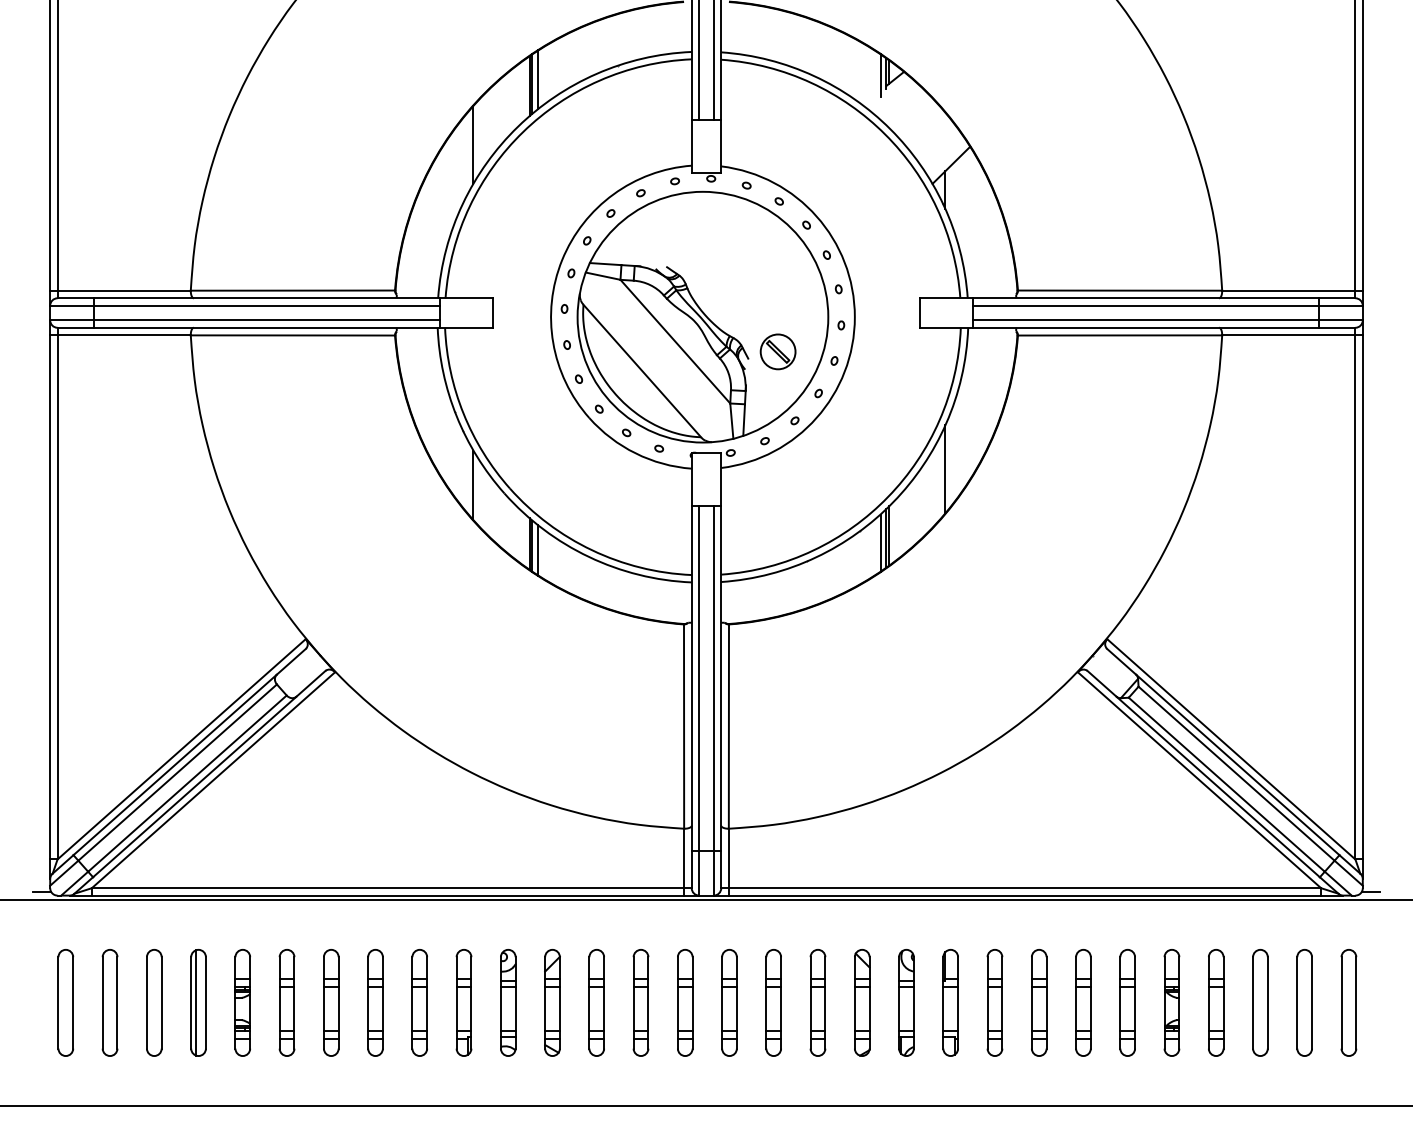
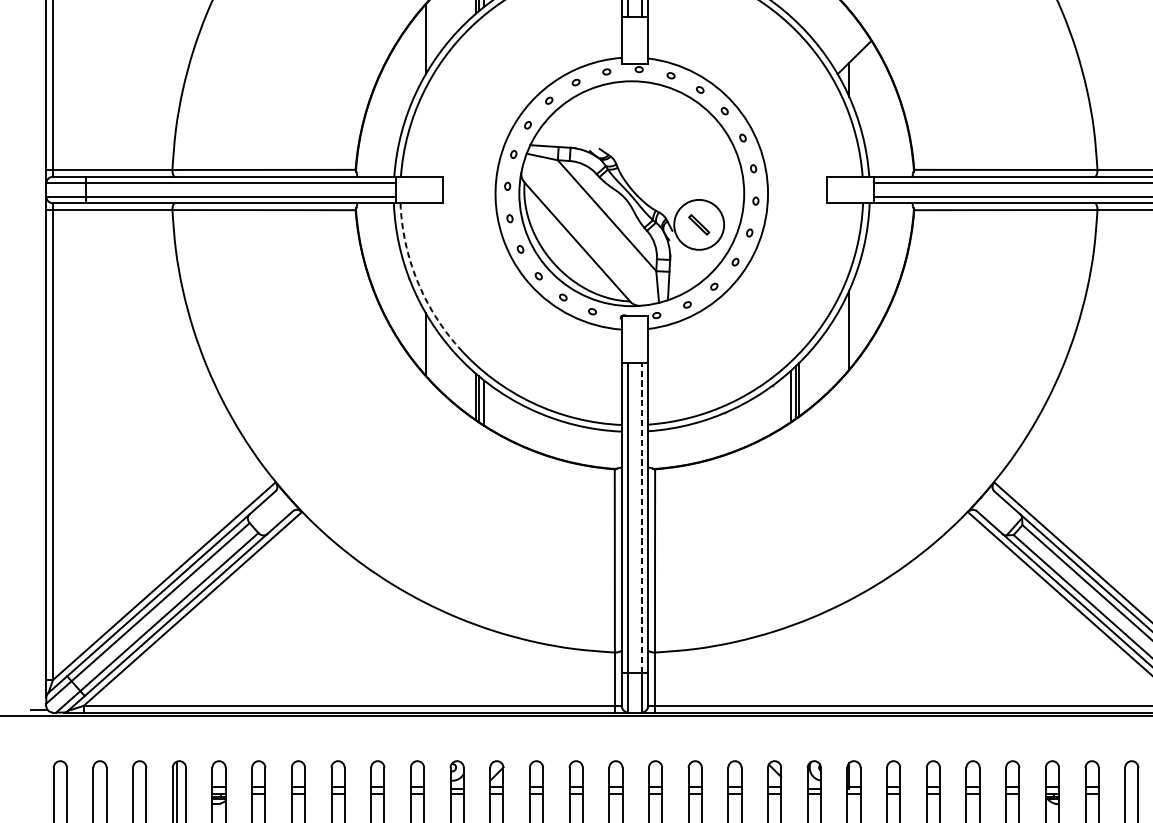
circle: (777, 351) -> (698, 224), size x1.6
arc: (463, 413) -> (417, 280), solid -> dashed
line: (713, 678) -> (641, 517), solid -> dashed

